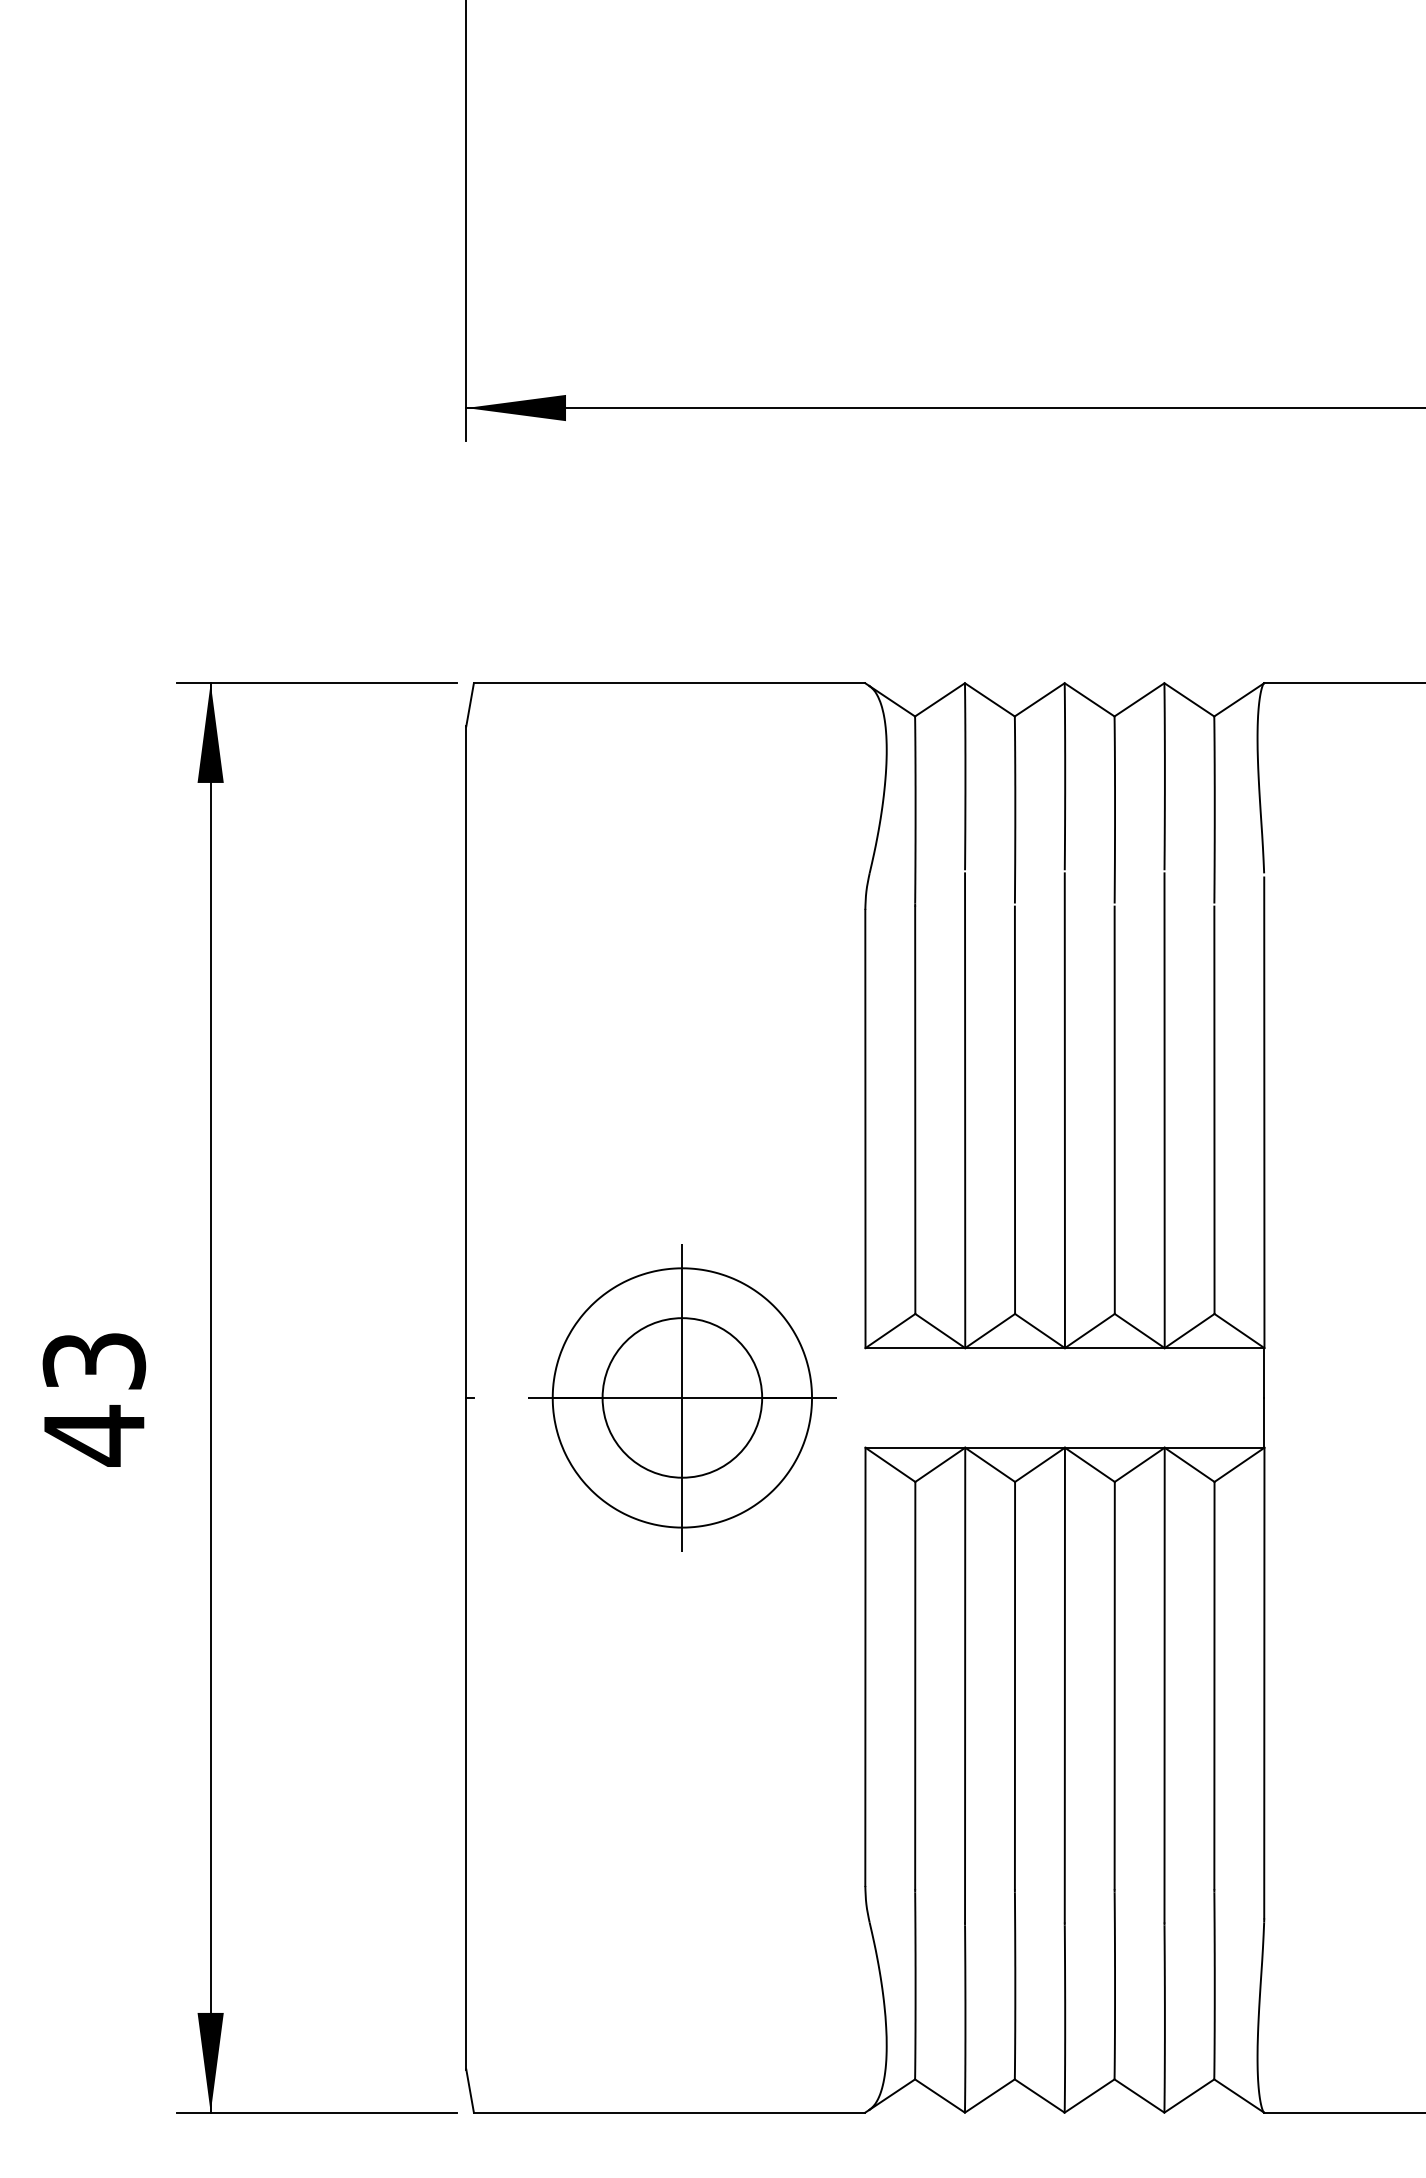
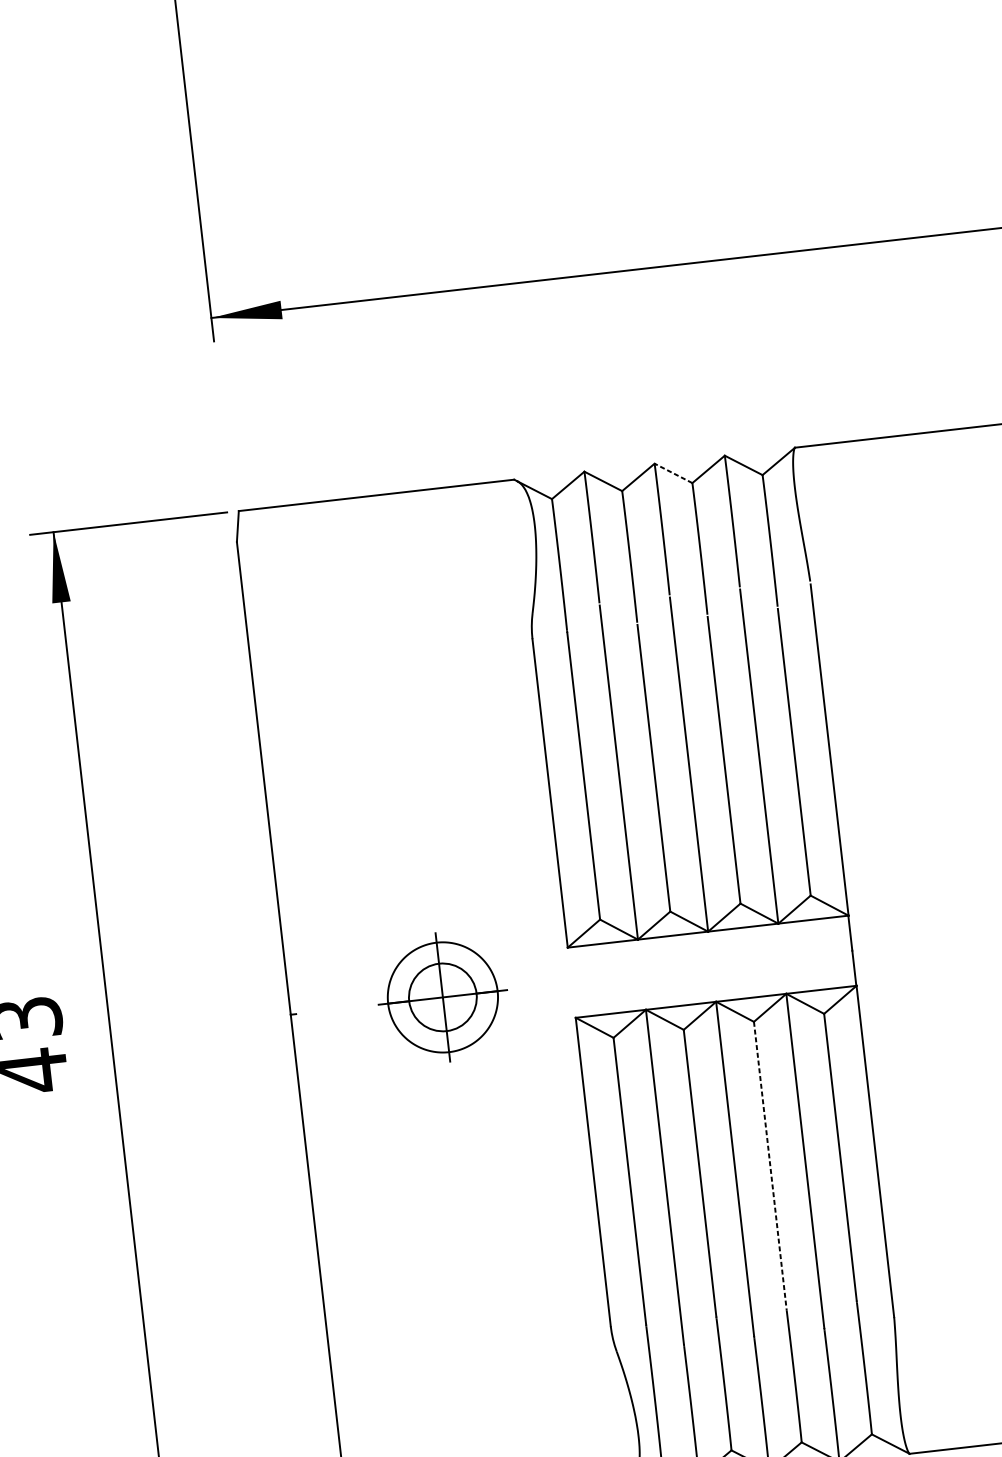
line: (1089, 699) -> (673, 473), solid -> dashed
part: (682, 1397) -> (442, 997), size x0.6
line: (1114, 1685) -> (770, 1165), solid -> dashed

